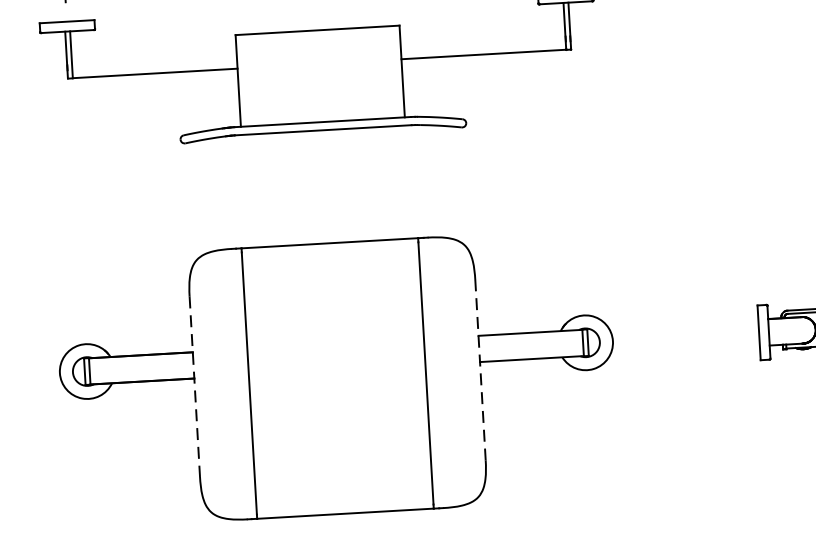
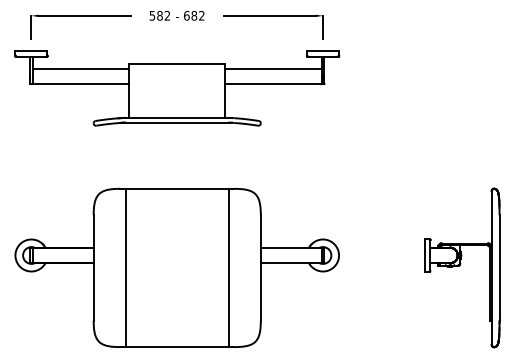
line: (482, 28) -> (273, 68), added
line: (152, 47) -> (80, 68), added
line: (479, 369) -> (260, 267), dashed -> solid
line: (194, 385) -> (93, 267), dashed -> solid

